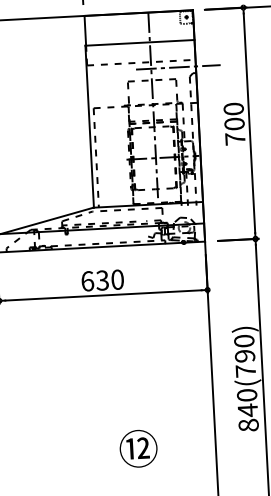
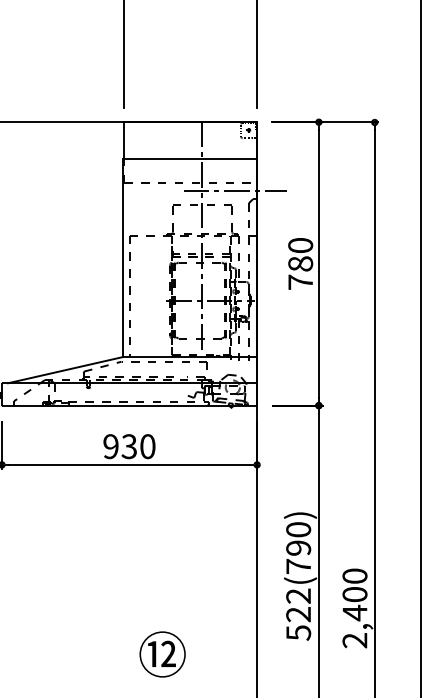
text: (234, 123) -> (300, 263), 700 -> 780
text: (87, 281) -> (110, 446), 630 -> 930
text: (247, 410) -> (298, 614), 840(790) -> 522(790)

